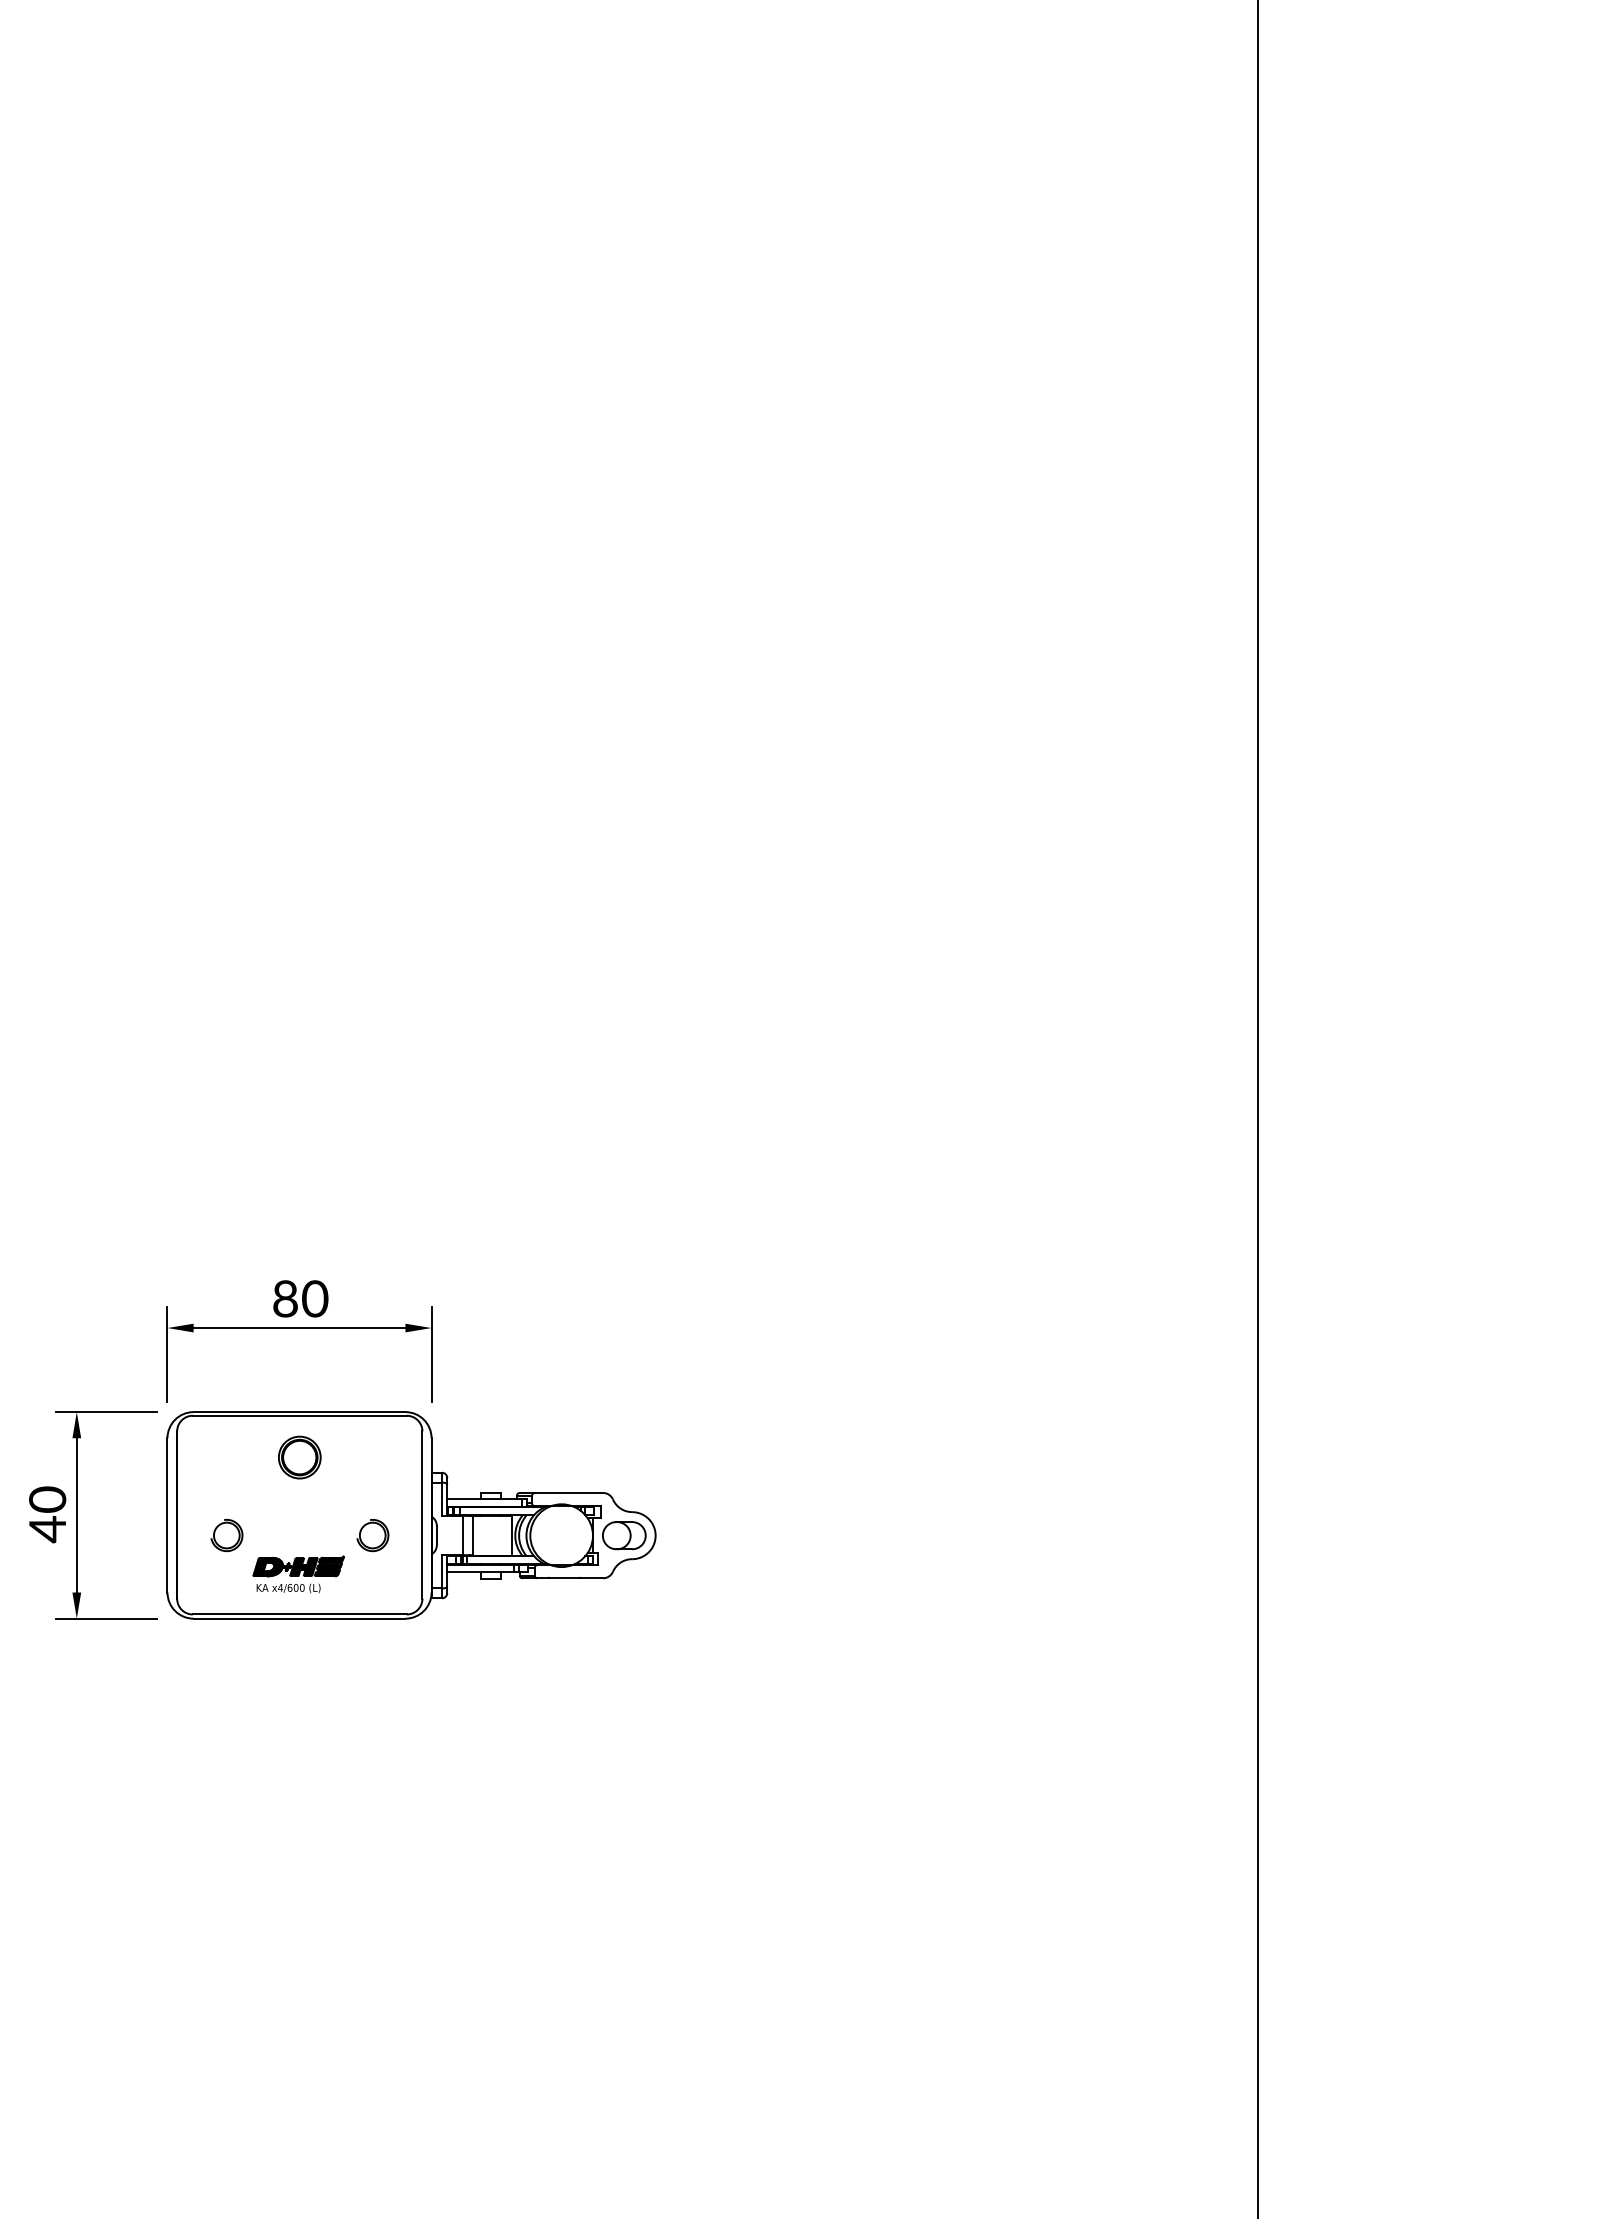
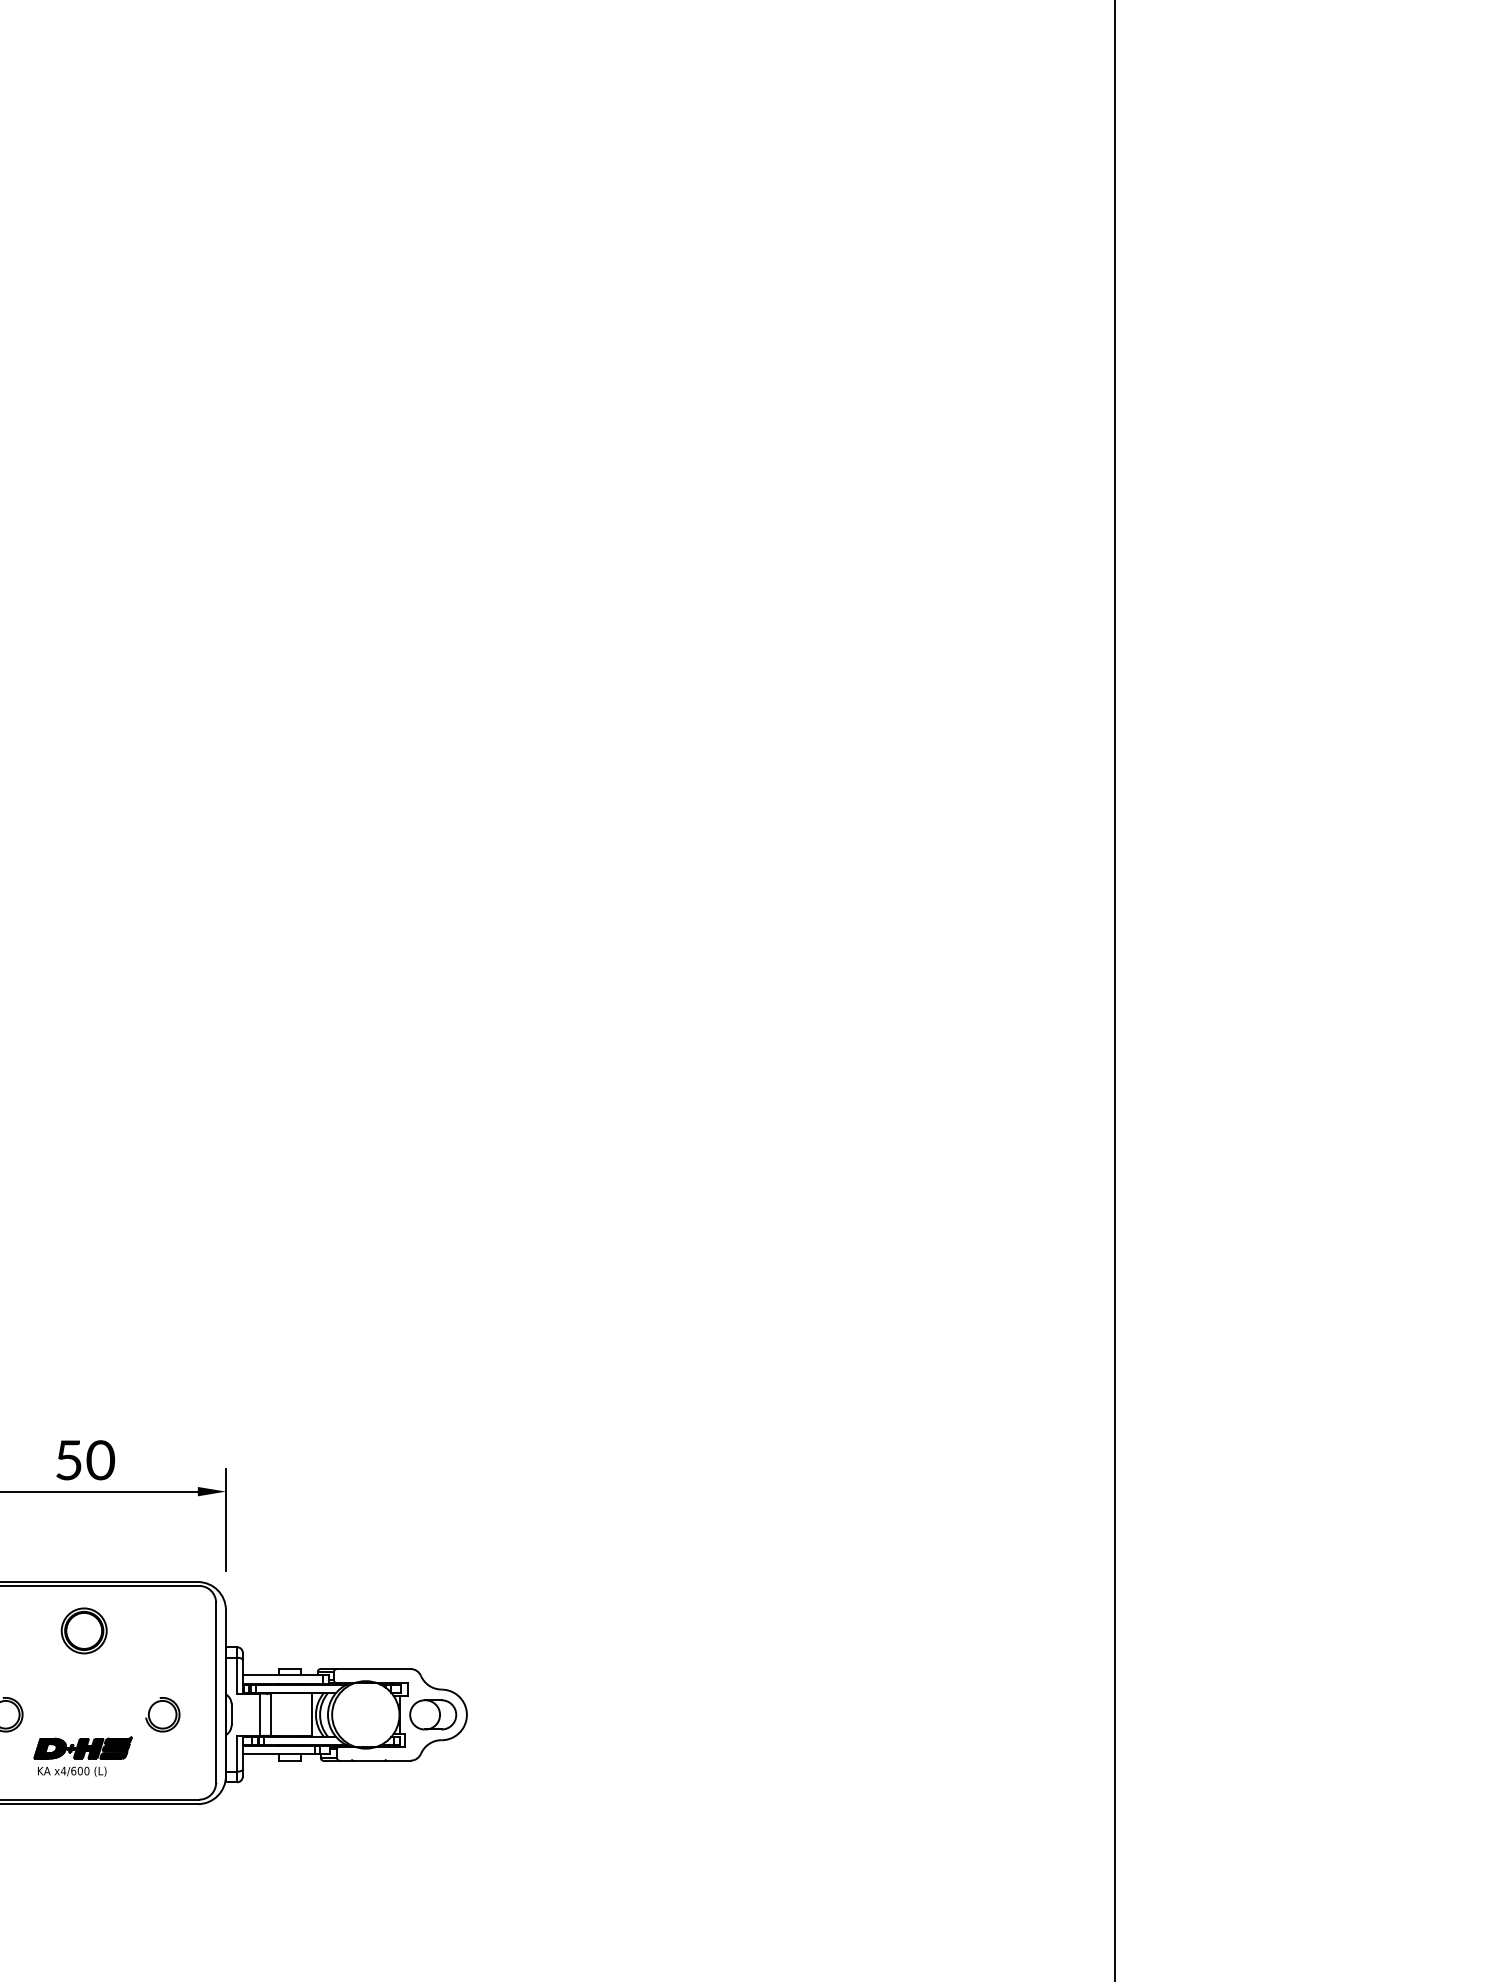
text: (285, 1298) -> (68, 1459), 80 -> 50

